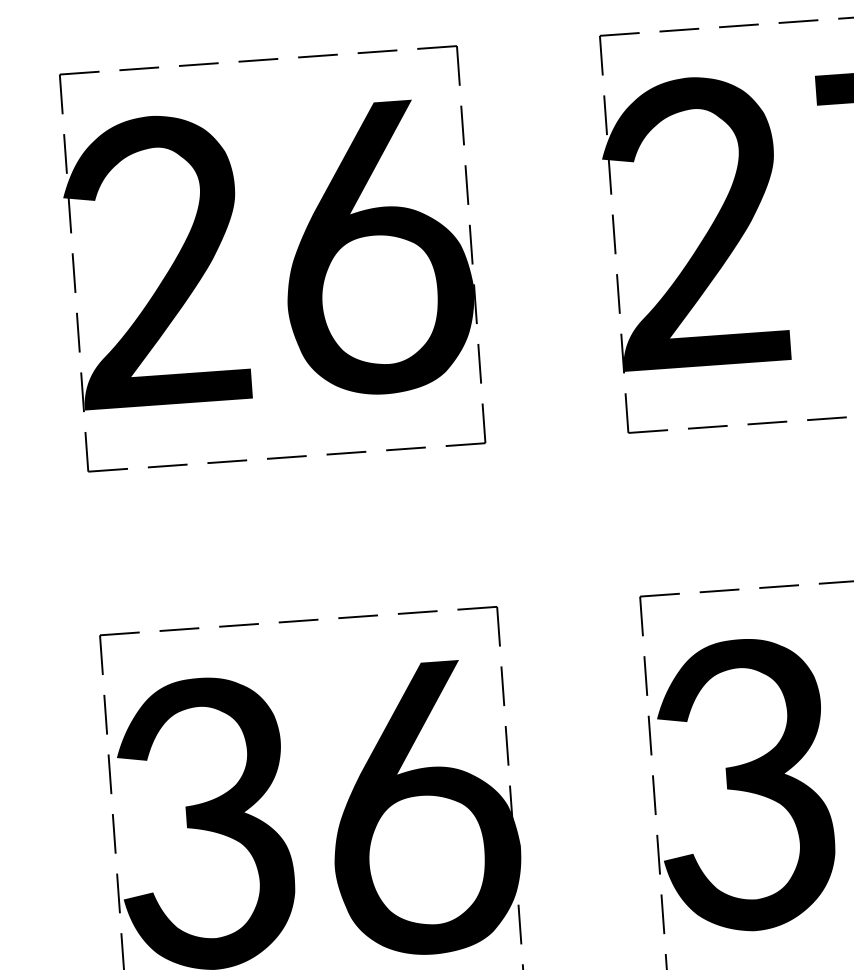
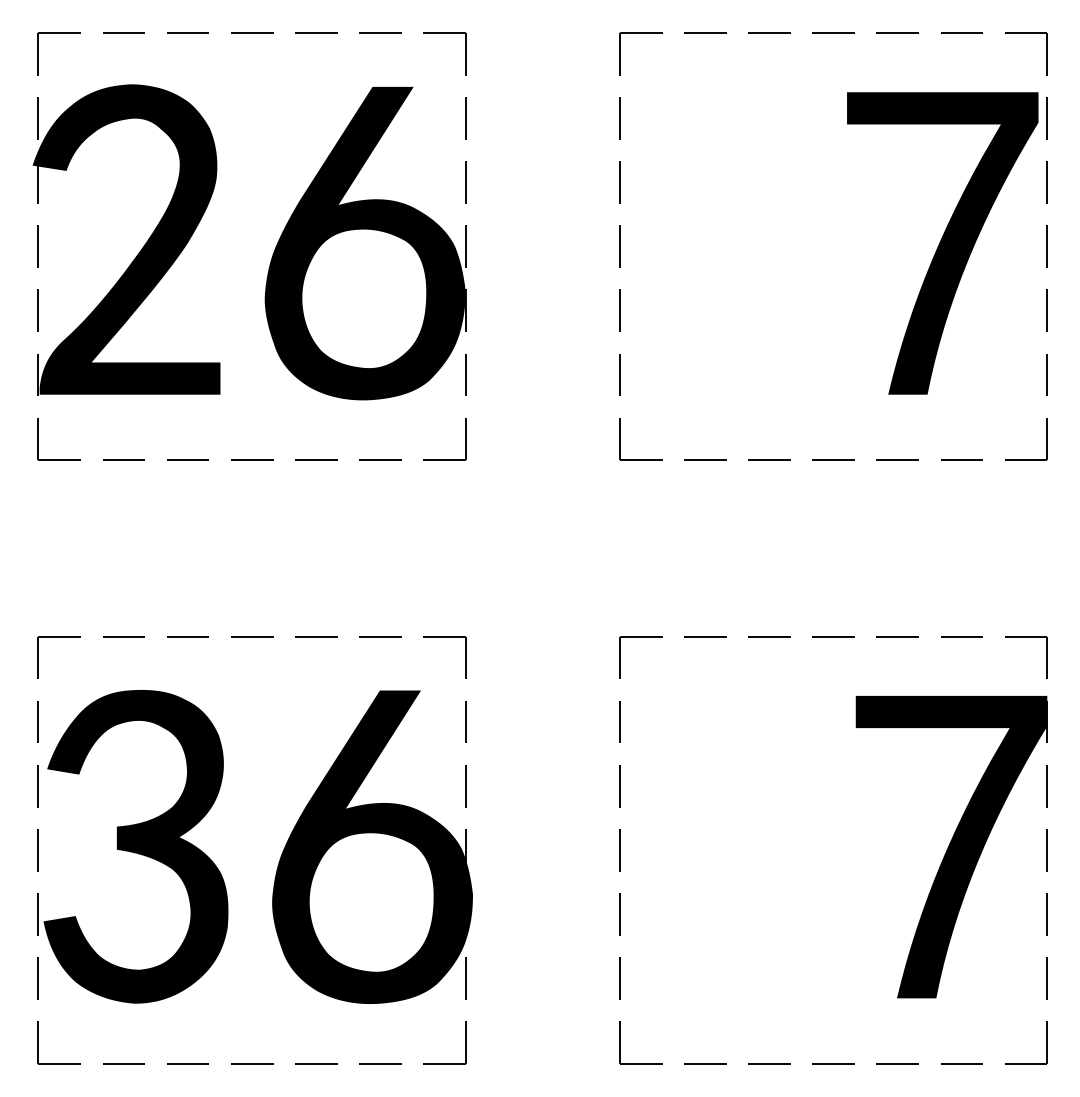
fill: (694, 221) -> (706, 239), removed
fill: (743, 785) -> (716, 846), removed

